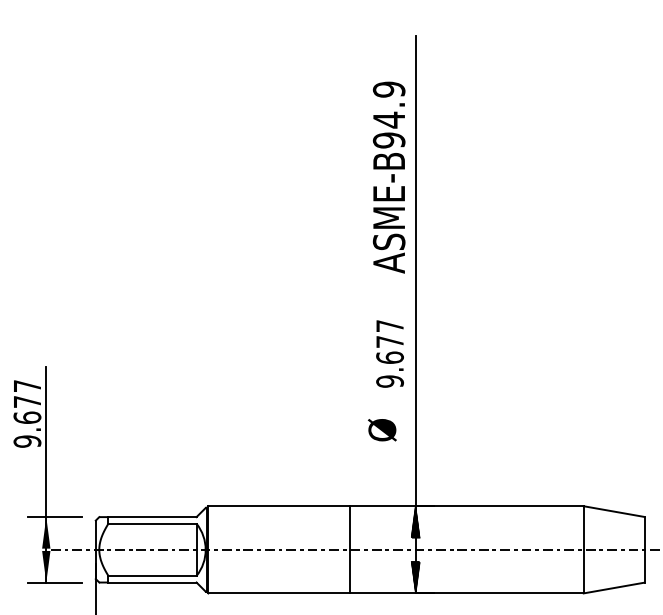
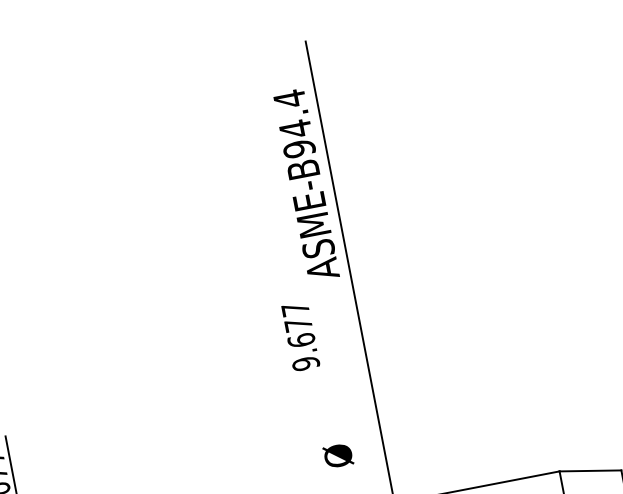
text: (388, 89) -> (289, 99), ASME-B94.9 -> ASME-B94.4
text: (389, 353) -> (300, 336), moved
text: (382, 430) -> (338, 456), moved

